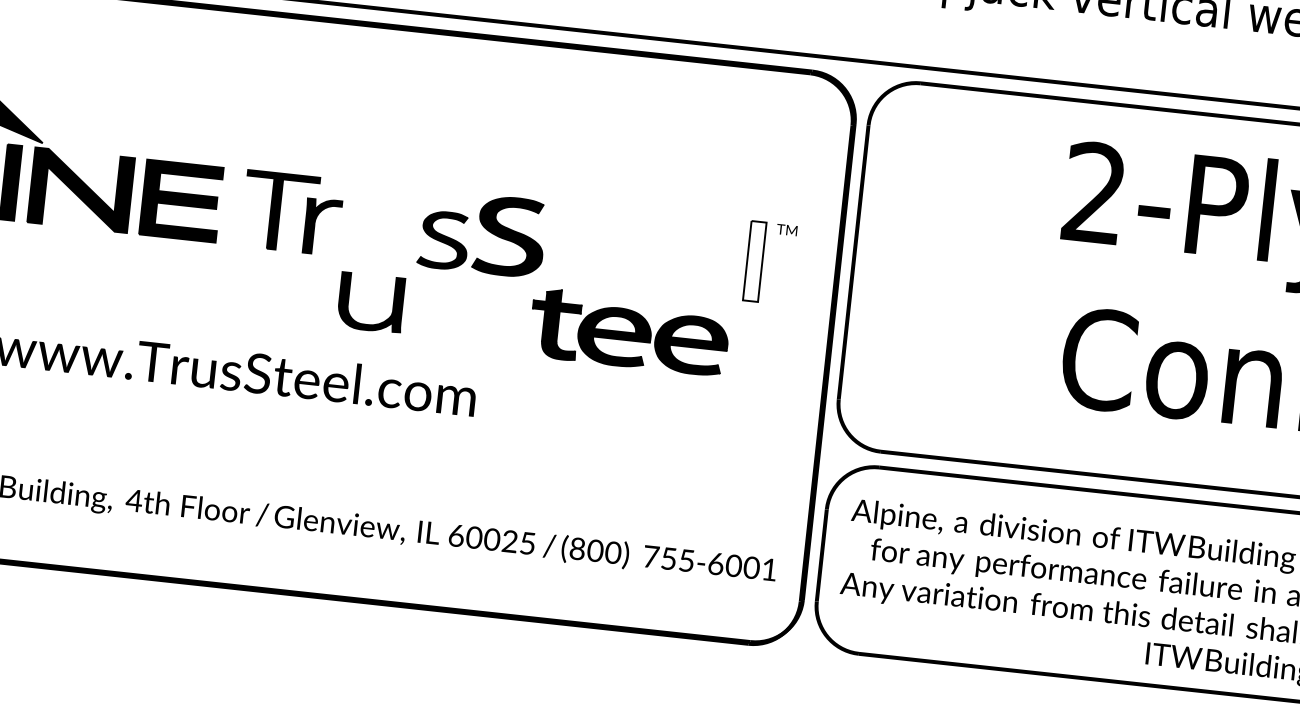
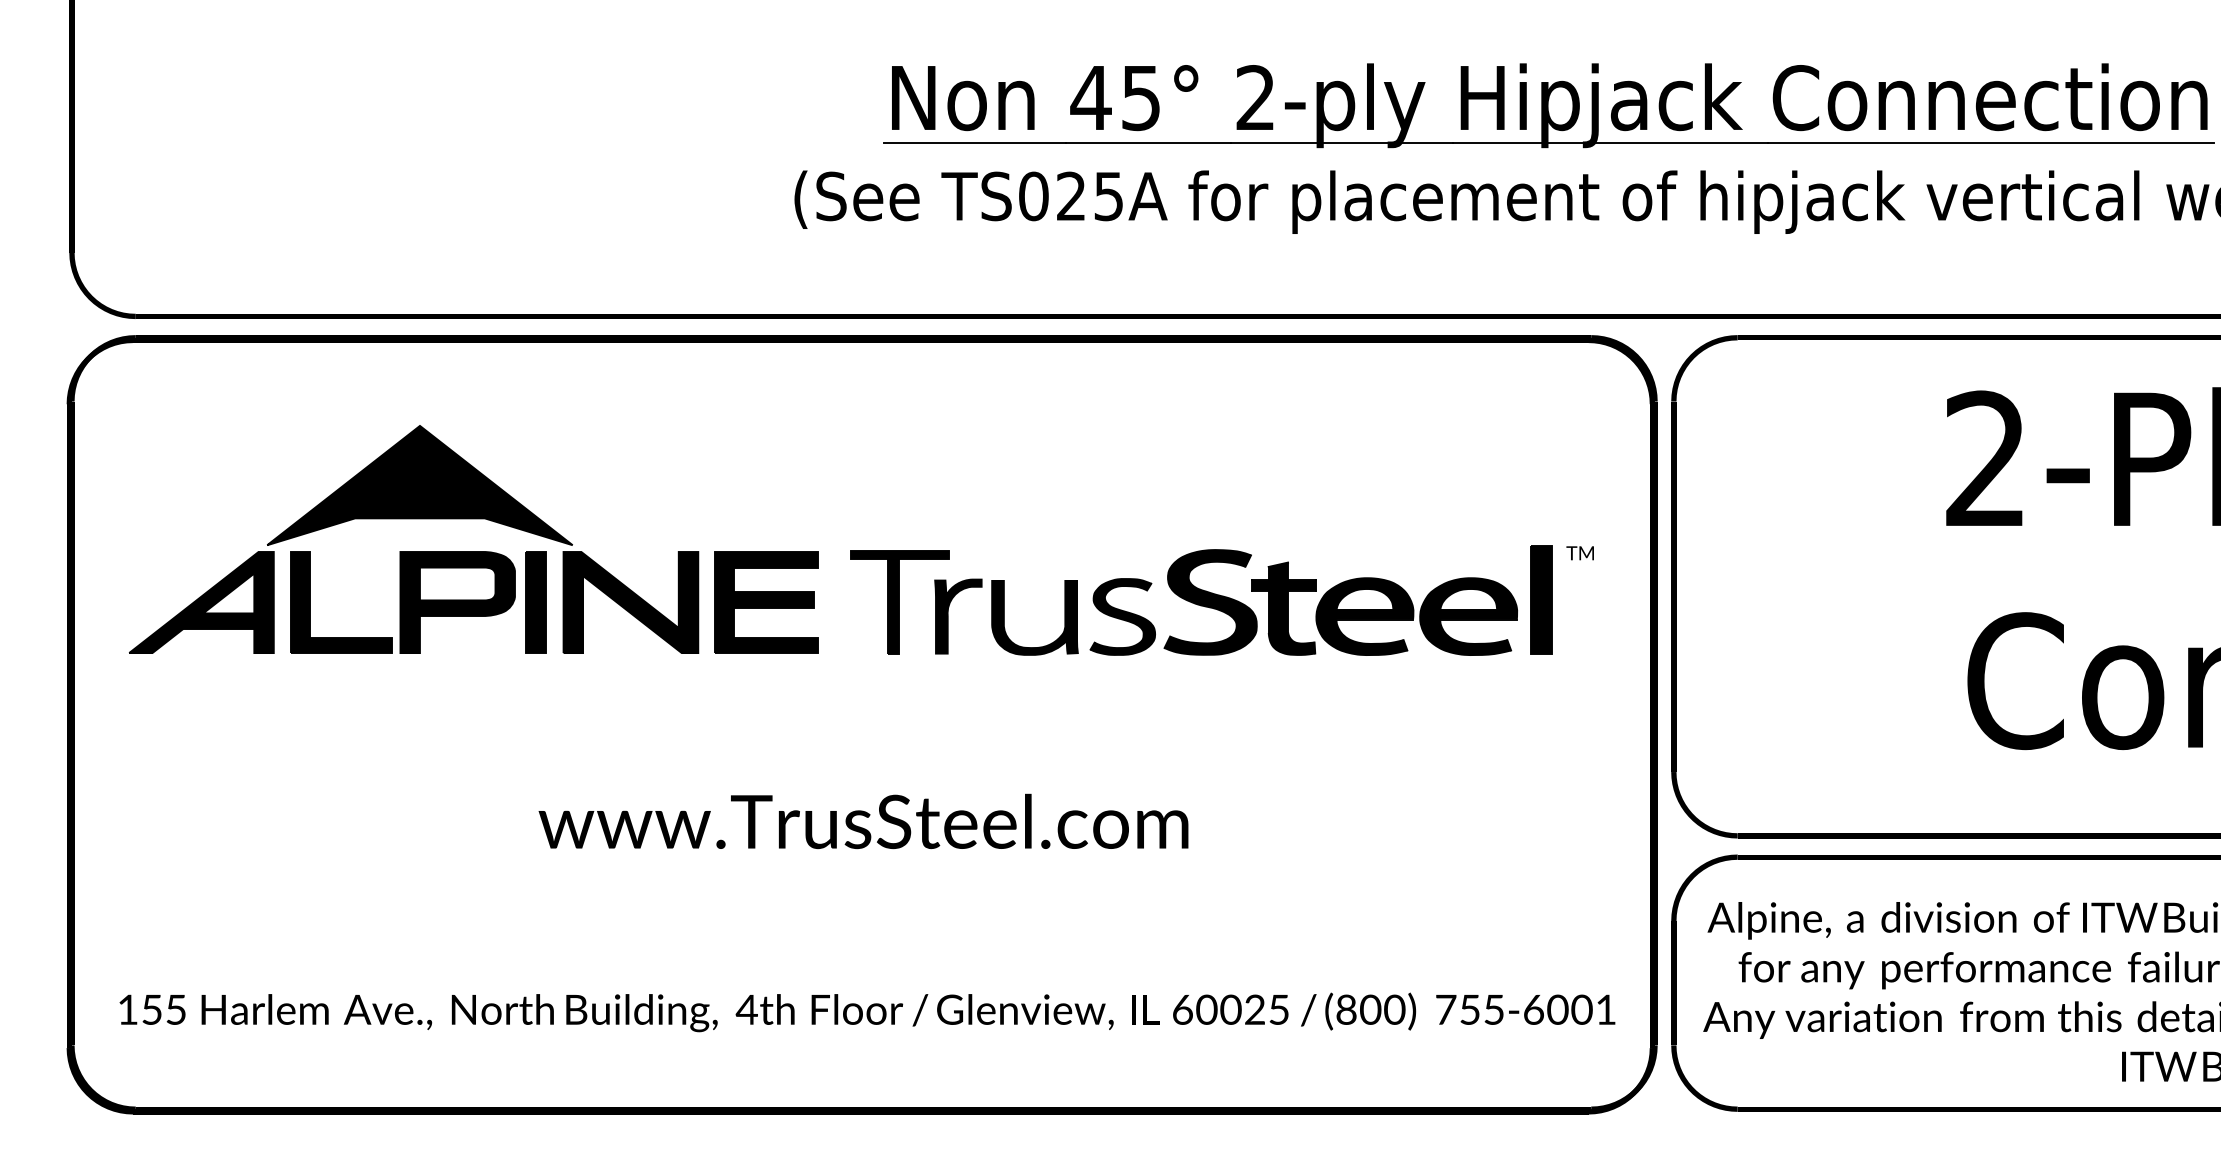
fill: (754, 261) -> (1541, 599), added
part: (372, 324) -> (1039, 646), moved
part: (629, 332) -> (1384, 608), moved

